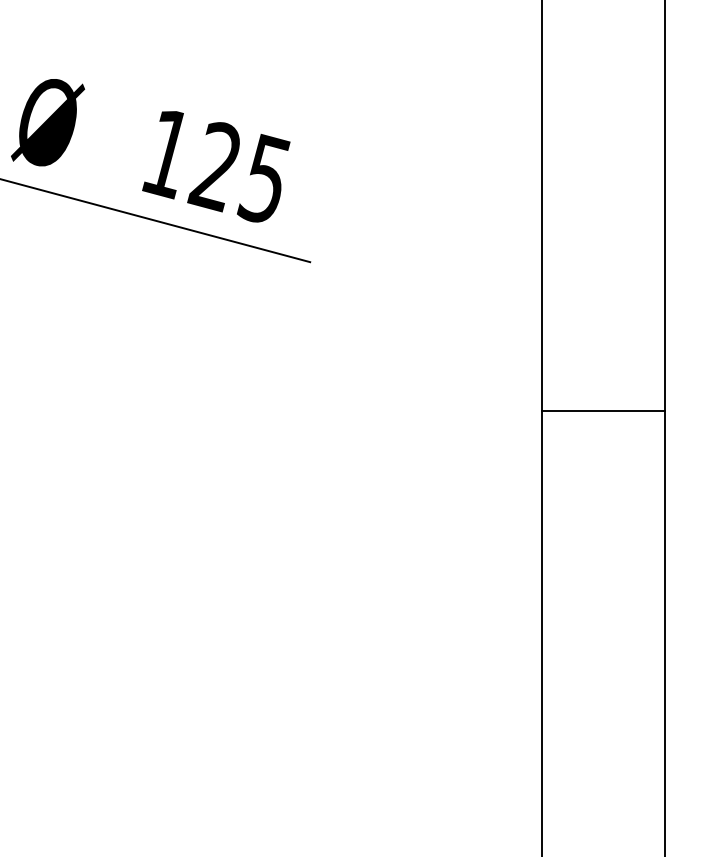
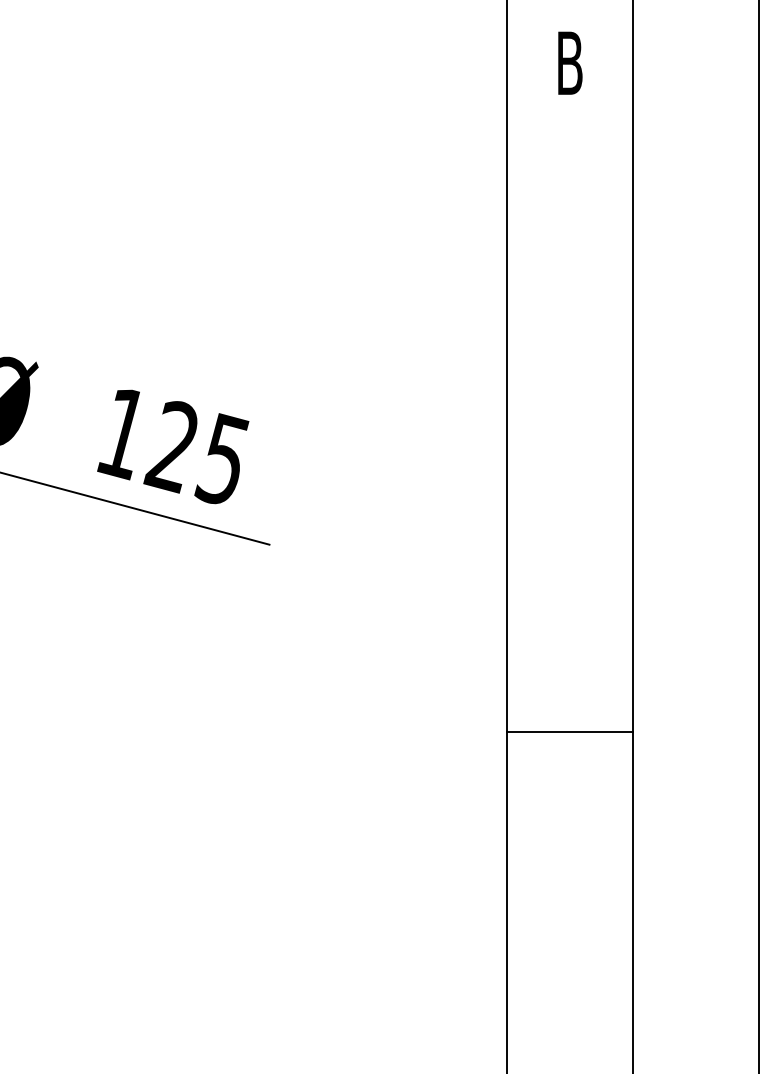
line: (603, 411) -> (570, 731), moved

